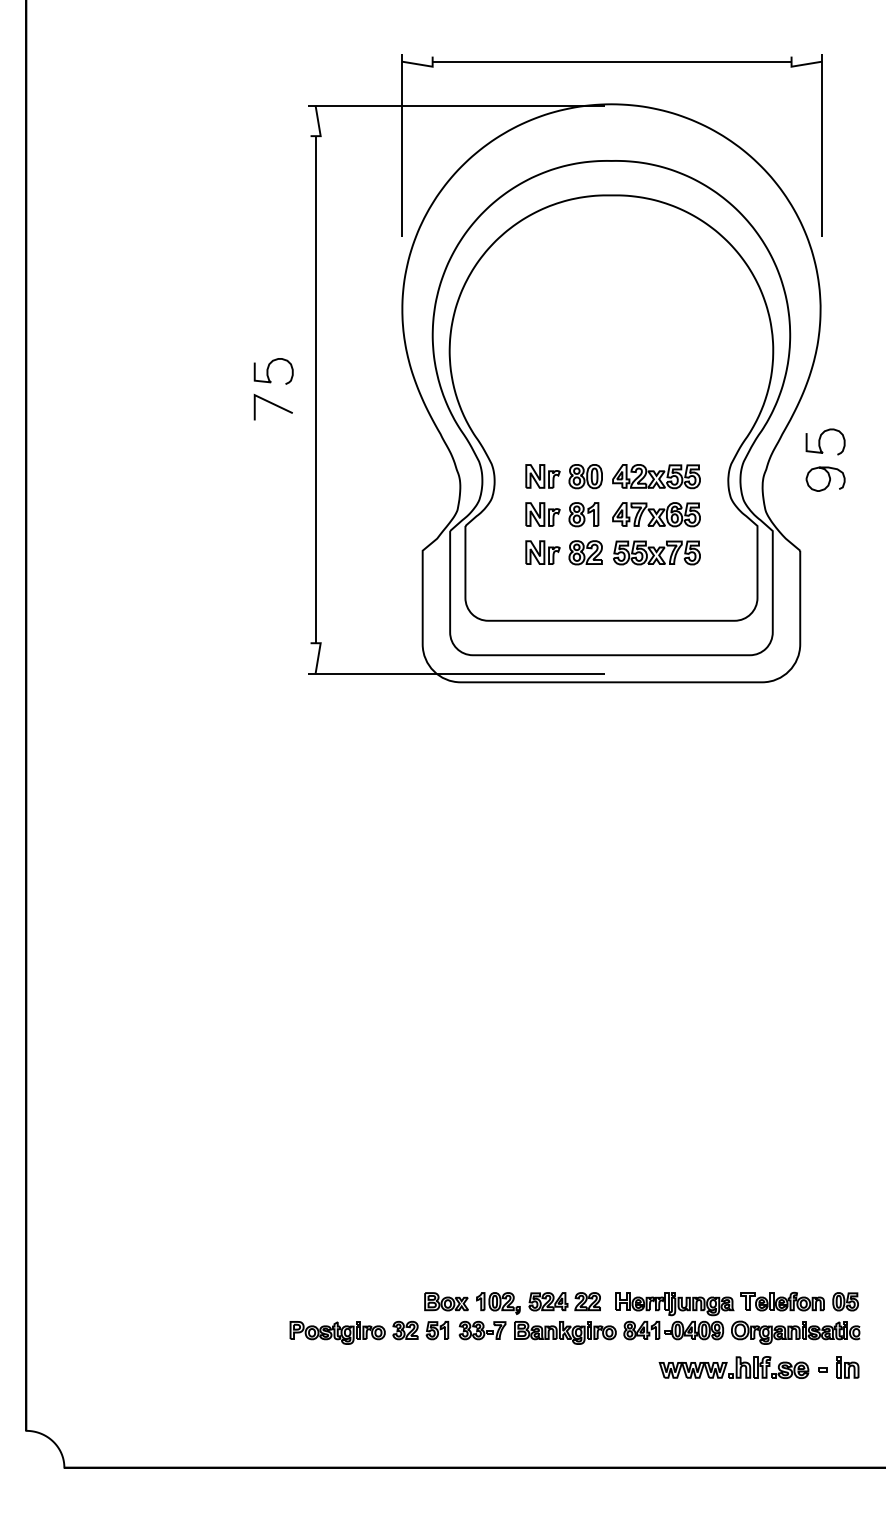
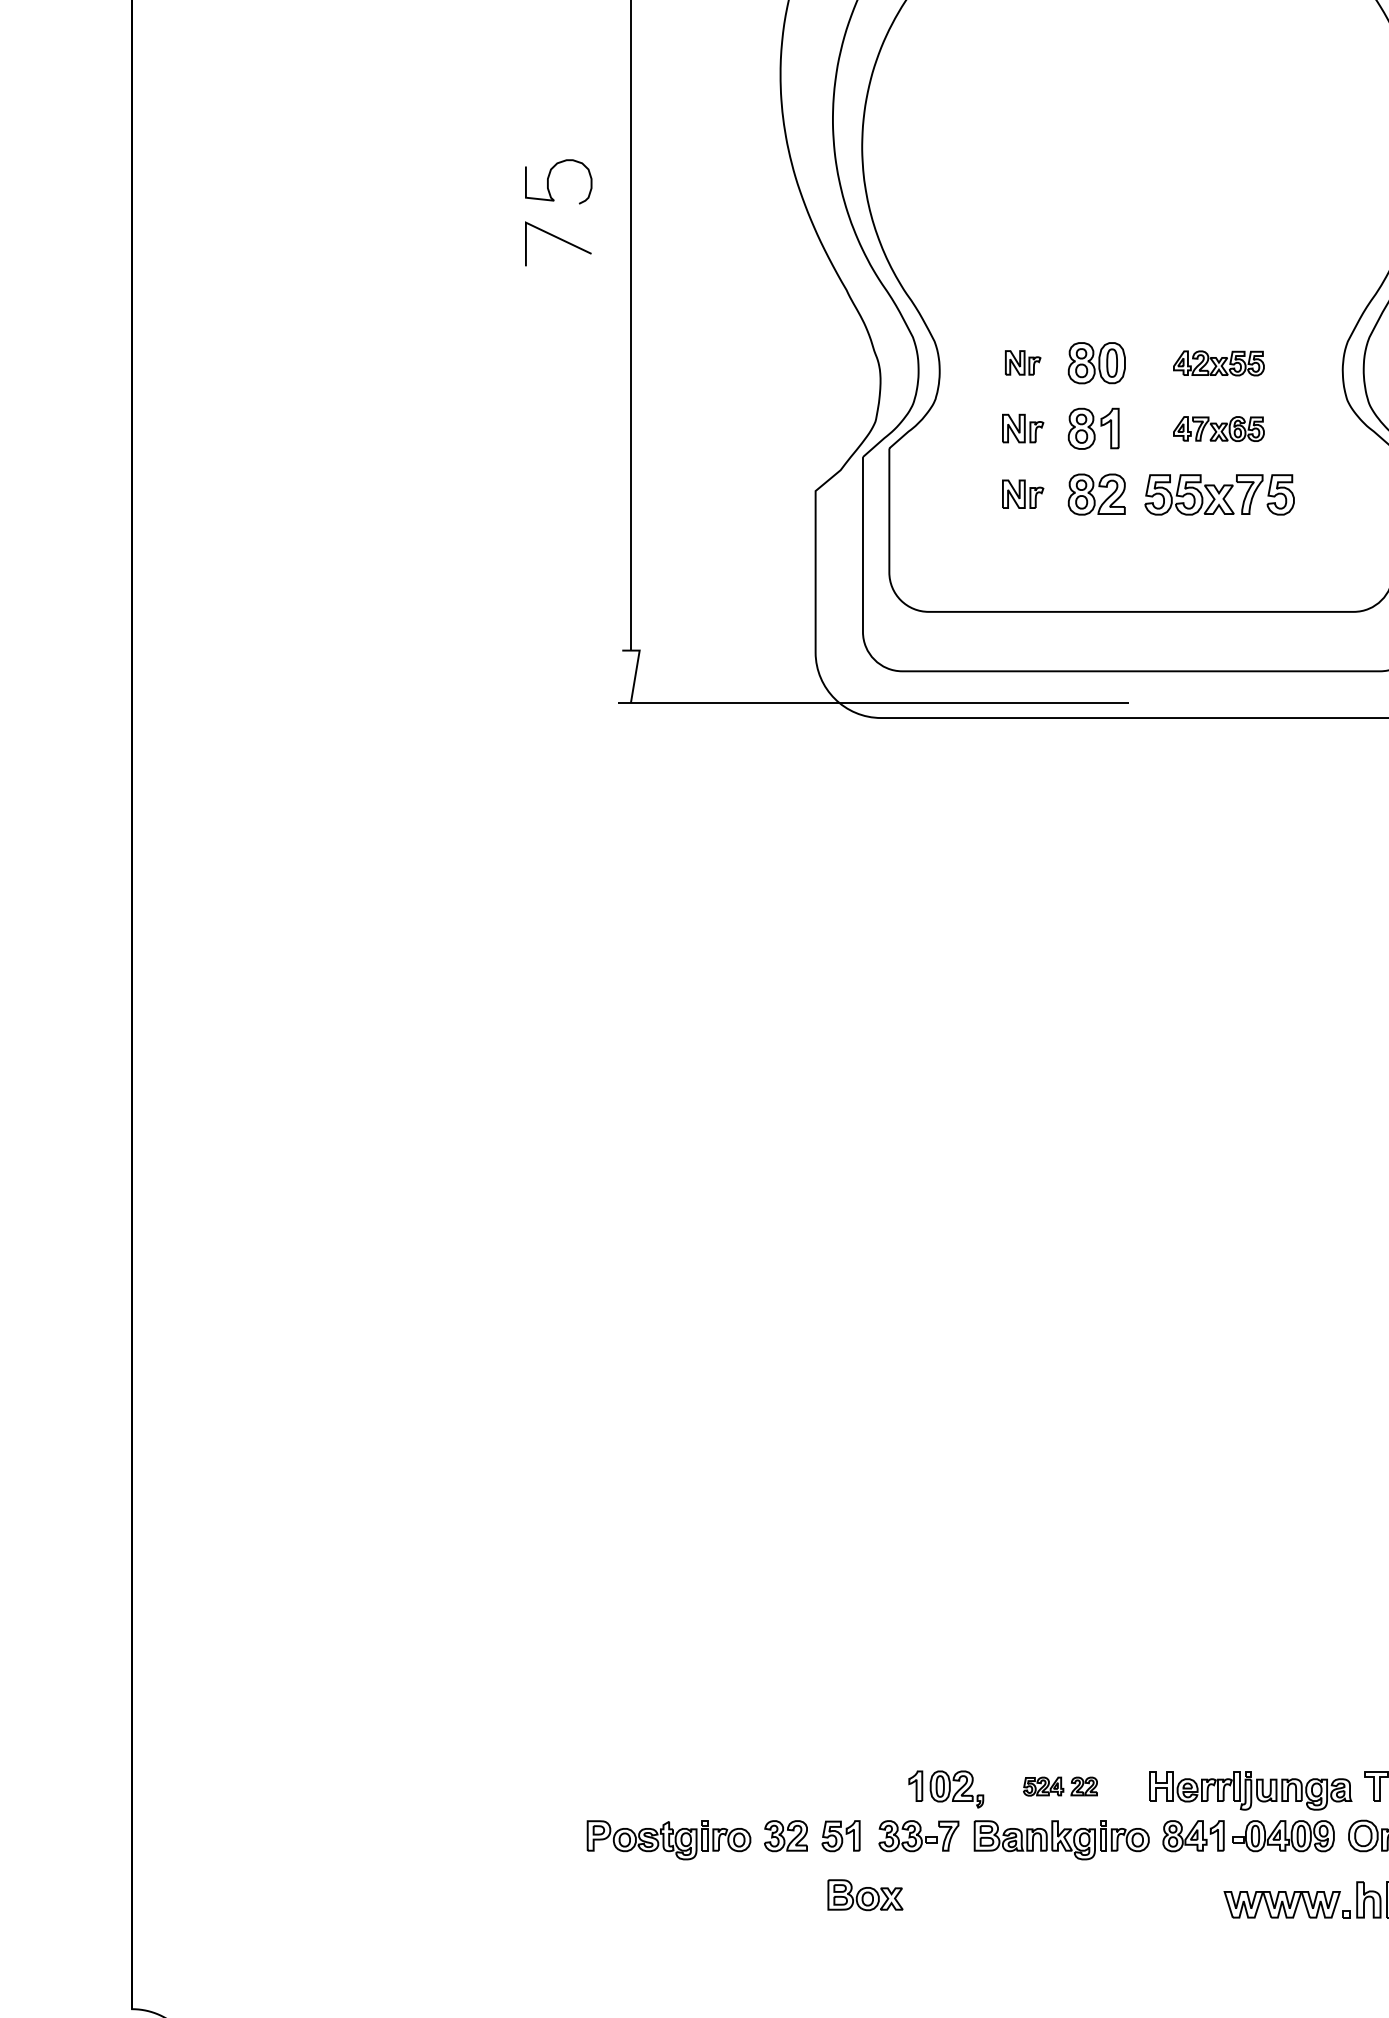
part: (542, 476) -> (1022, 362), size x0.6
part: (656, 476) -> (1218, 362), size x0.6
part: (542, 514) -> (1022, 428), size x0.7
part: (656, 514) -> (1218, 428), size x0.6
part: (542, 552) -> (1022, 494), size x0.7
part: (446, 1301) -> (865, 1894), moved
part: (564, 1301) -> (1060, 1786), size x0.6

